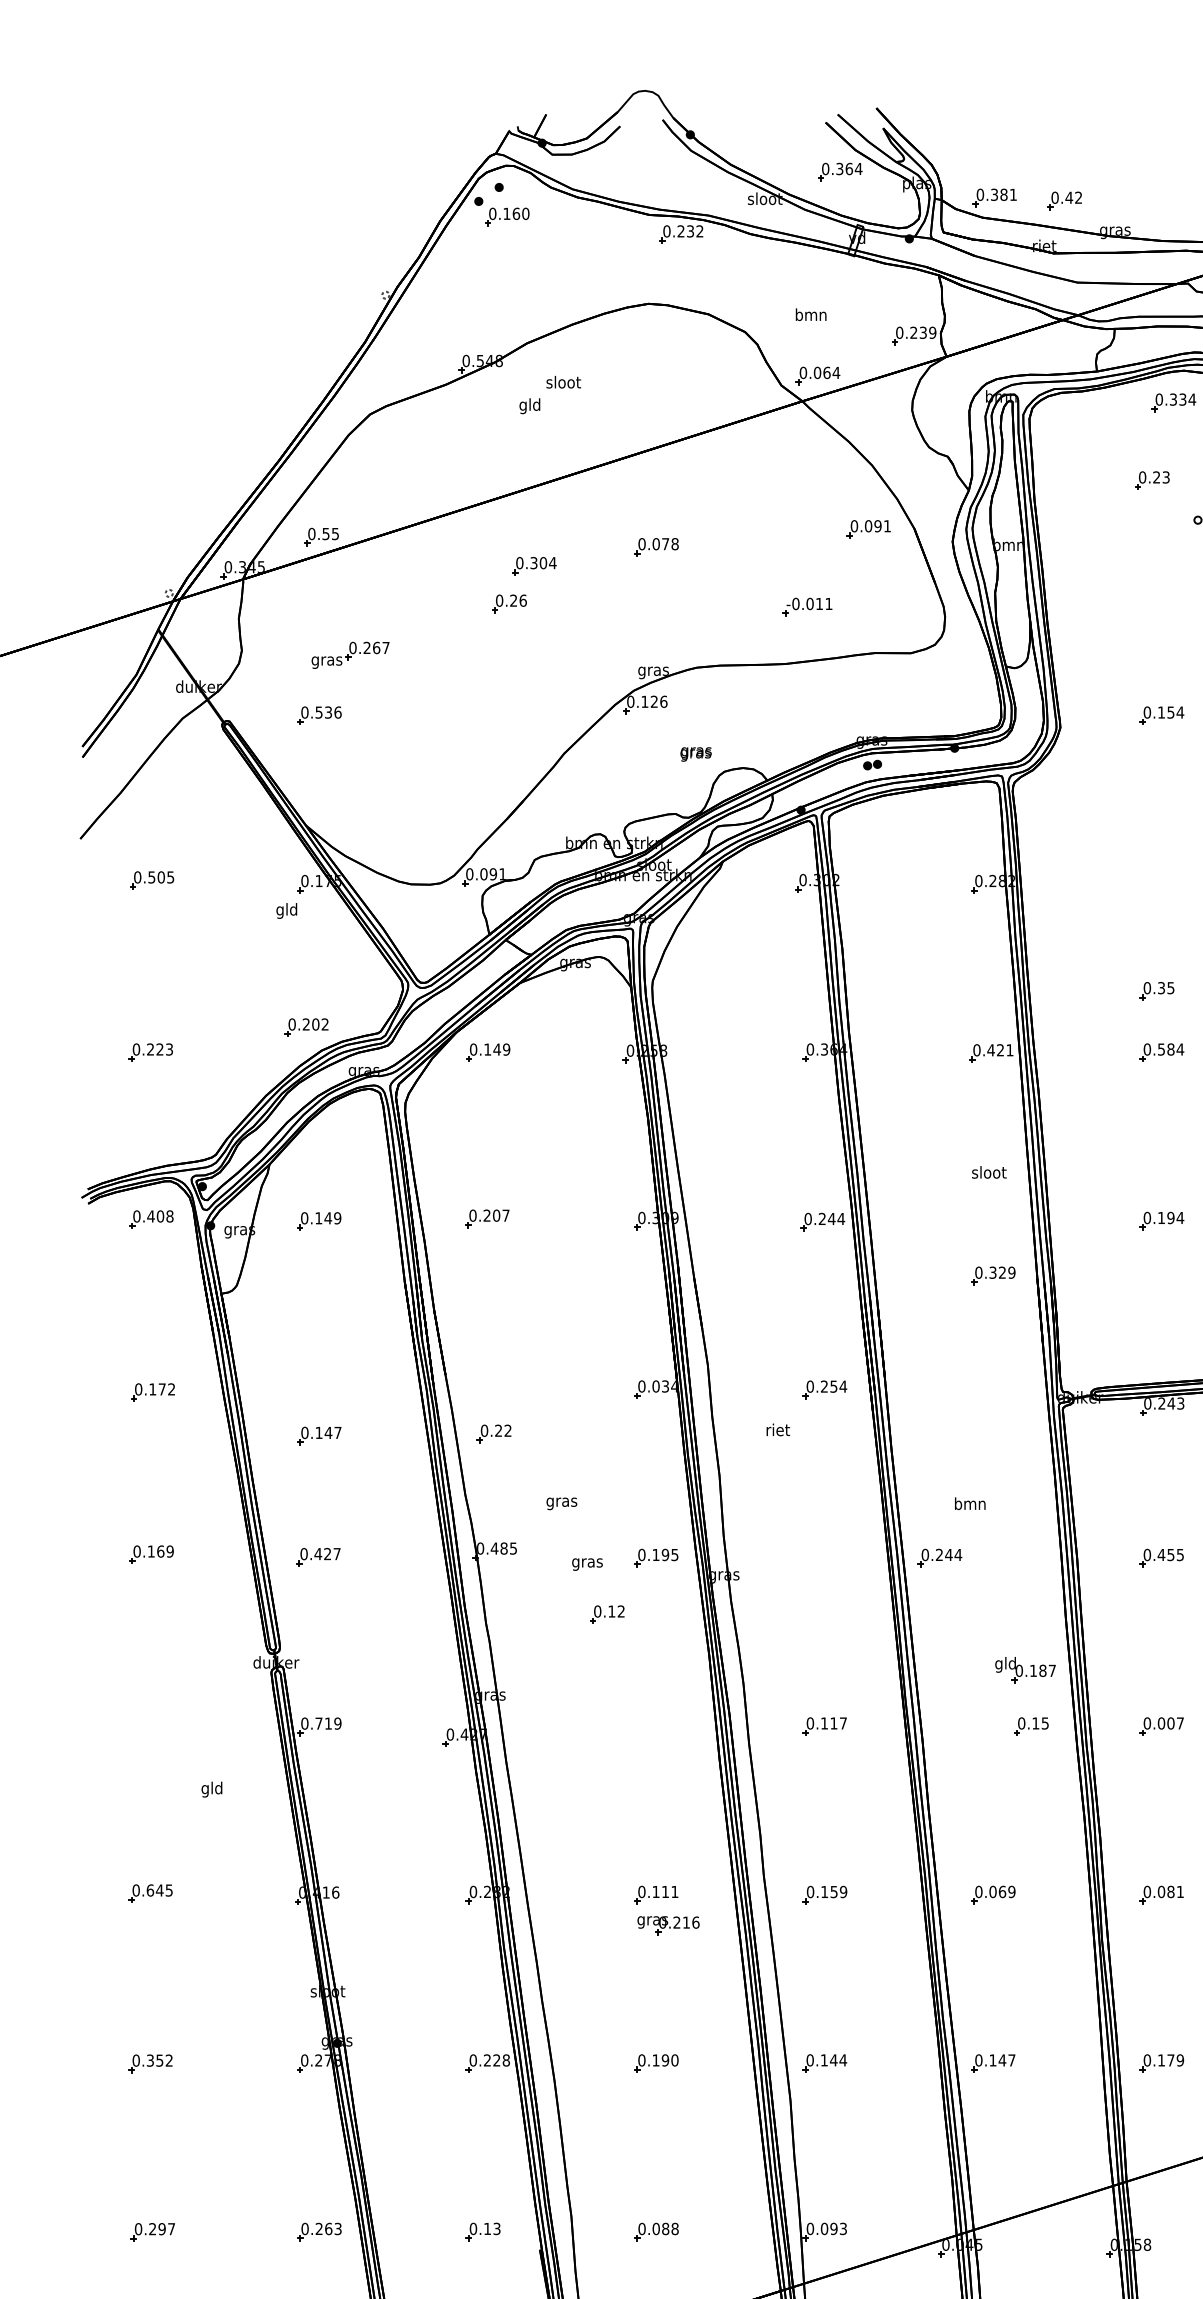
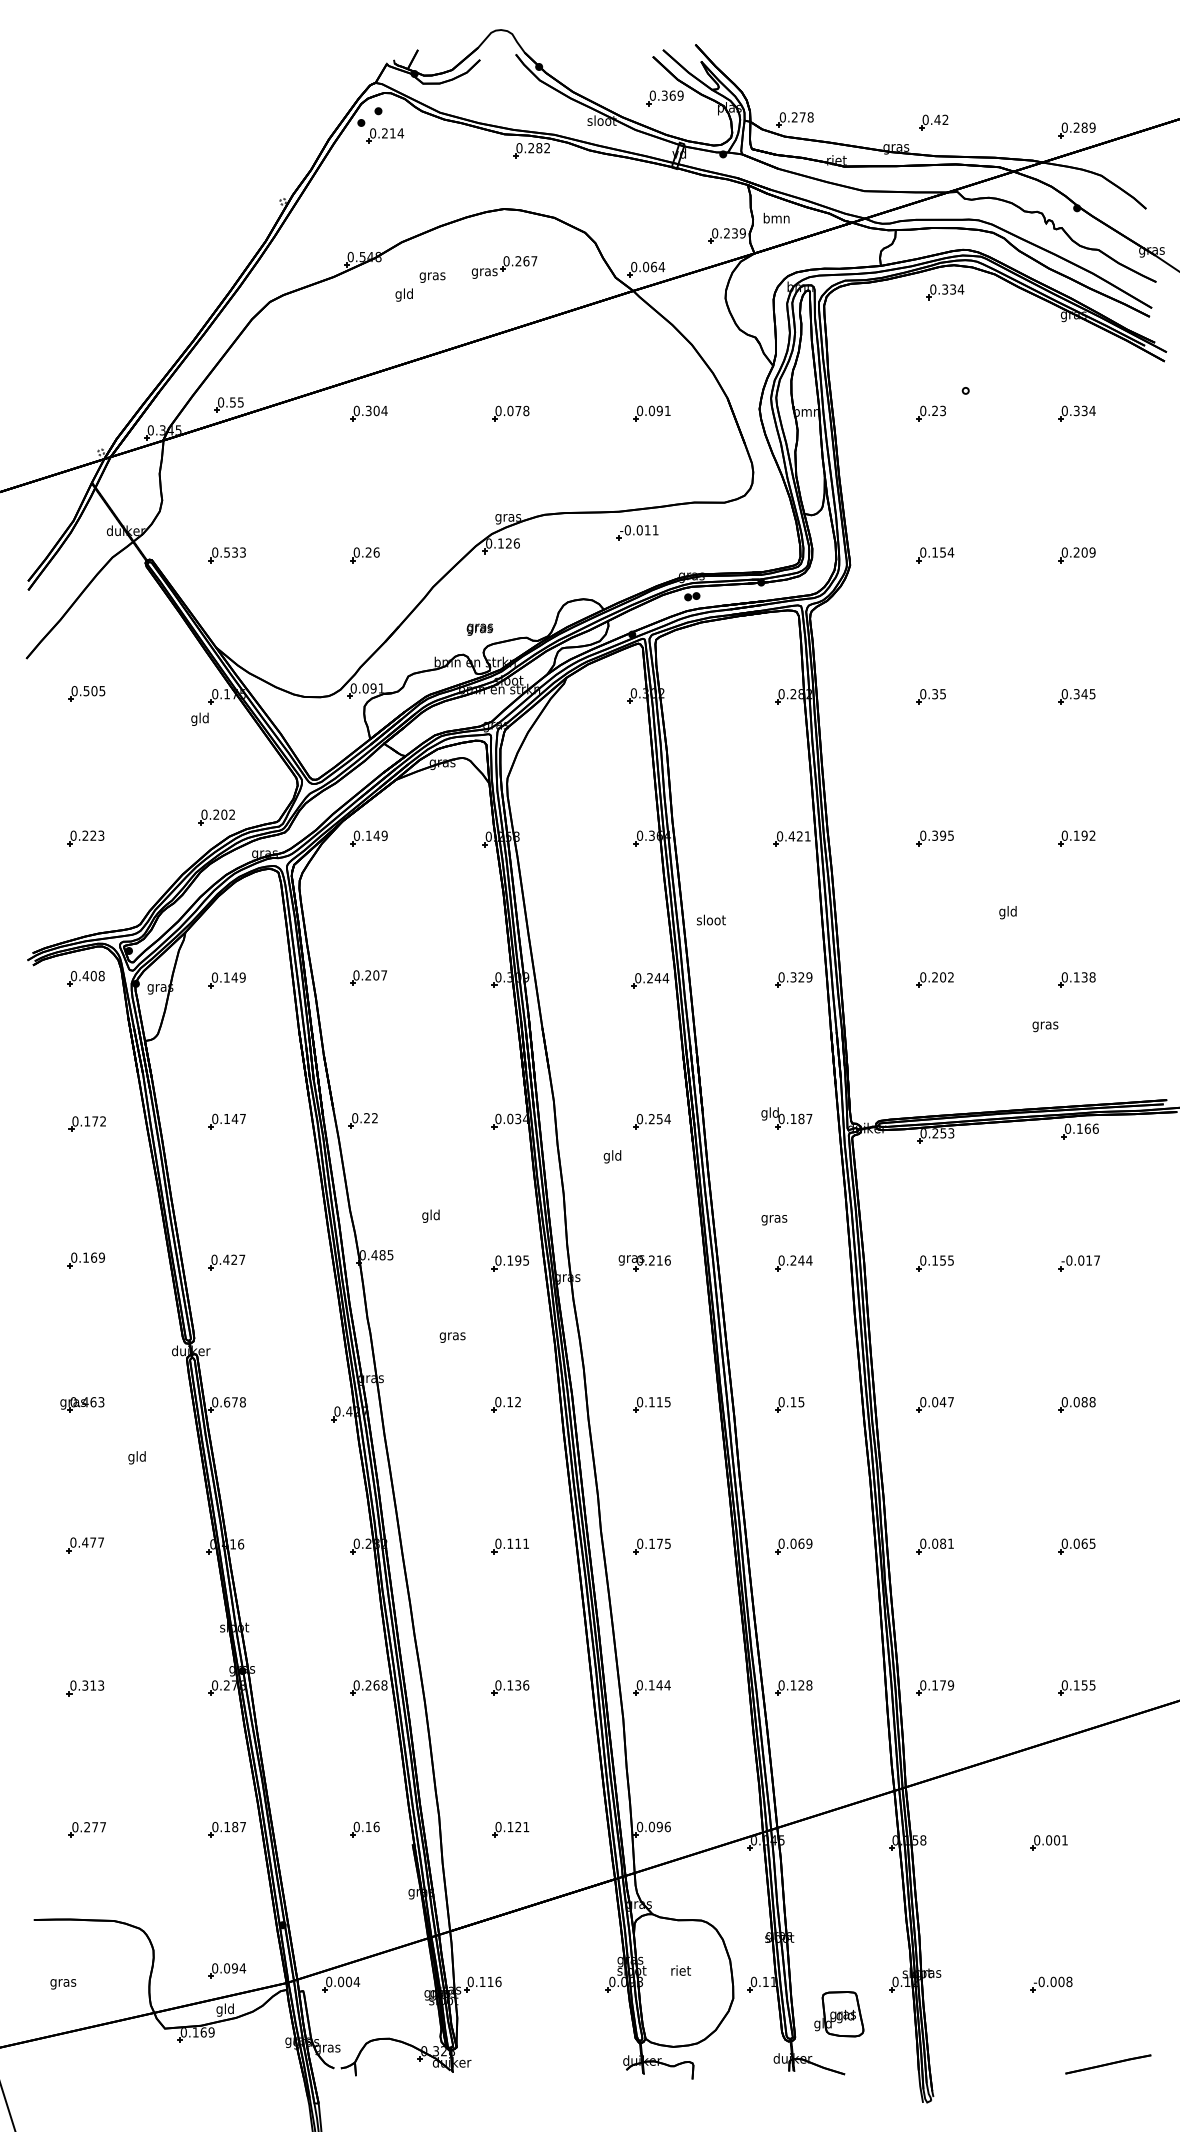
text: (858, 168) -> (680, 95), 0.364 -> 0.369
text: (1003, 194) -> (802, 117), 0.381 -> 0.278
part: (1064, 200) -> (933, 122), moved
text: (517, 213) -> (393, 133), 0.160 -> 0.214
text: (690, 231) -> (539, 148), 0.232 -> 0.282
text: (810, 313) -> (776, 217), moved
text: (563, 382) -> (432, 275), sloot -> gras
part: (1151, 480) -> (930, 413), moved
part: (868, 529) -> (651, 413), moved
part: (533, 566) -> (368, 413), moved
part: (508, 604) -> (364, 555), moved
part: (807, 606) -> (637, 532), moved
part: (350, 655) -> (504, 267), moved
text: (338, 712) -> (243, 552), 0.536 -> 0.533
text: (695, 754) -> (479, 629), moved
part: (1155, 990) -> (930, 696), moved
text: (1171, 1049) -> (943, 835), 0.584 -> 0.395
text: (988, 1171) -> (710, 919), moved
text: (1171, 1218) -> (943, 977), 0.194 -> 0.202
part: (992, 1275) -> (793, 979), moved
text: (1171, 1403) -> (943, 1133), 0.243 -> 0.253
text: (777, 1431) -> (612, 1156), riet -> gld
part: (493, 1433) -> (362, 1120), moved
part: (318, 1435) -> (226, 1121), moved
text: (561, 1501) -> (430, 1215), gras -> gld
text: (970, 1504) -> (774, 1218), bmn -> gras
text: (1160, 1554) -> (934, 1260), 0.455 -> 0.155
part: (939, 1558) -> (793, 1263), moved
text: (587, 1564) -> (452, 1337), moved
part: (606, 1614) -> (505, 1404), moved
part: (1025, 1670) -> (786, 1118), moved
text: (327, 1723) -> (234, 1402), 0.719 -> 0.678
text: (843, 1723) -> (667, 1402), 0.117 -> 0.115
text: (1170, 1723) -> (942, 1402), 0.007 -> 0.047
part: (147, 1726) -> (82, 1404), added
part: (1031, 1726) -> (789, 1404), moved
text: (158, 1890) -> (92, 1542), 0.645 -> 0.477
text: (838, 1891) -> (663, 1543), 0.159 -> 0.175
part: (668, 1926) -> (644, 1263), moved
text: (164, 2060) -> (97, 1685), 0.352 -> 0.313
text: (496, 2060) -> (376, 1685), 0.228 -> 0.268
text: (670, 2060) -> (522, 1685), 0.190 -> 0.136
text: (1007, 2060) -> (805, 1685), 0.147 -> 0.128
text: (329, 2228) -> (235, 1826), 0.263 -> 0.187
text: (496, 2228) -> (376, 1826), 0.13 -> 0.16
text: (665, 2228) -> (518, 1826), 0.088 -> 0.121
text: (843, 2228) -> (667, 1826), 0.093 -> 0.096
text: (162, 2229) -> (95, 1827), 0.297 -> 0.277

